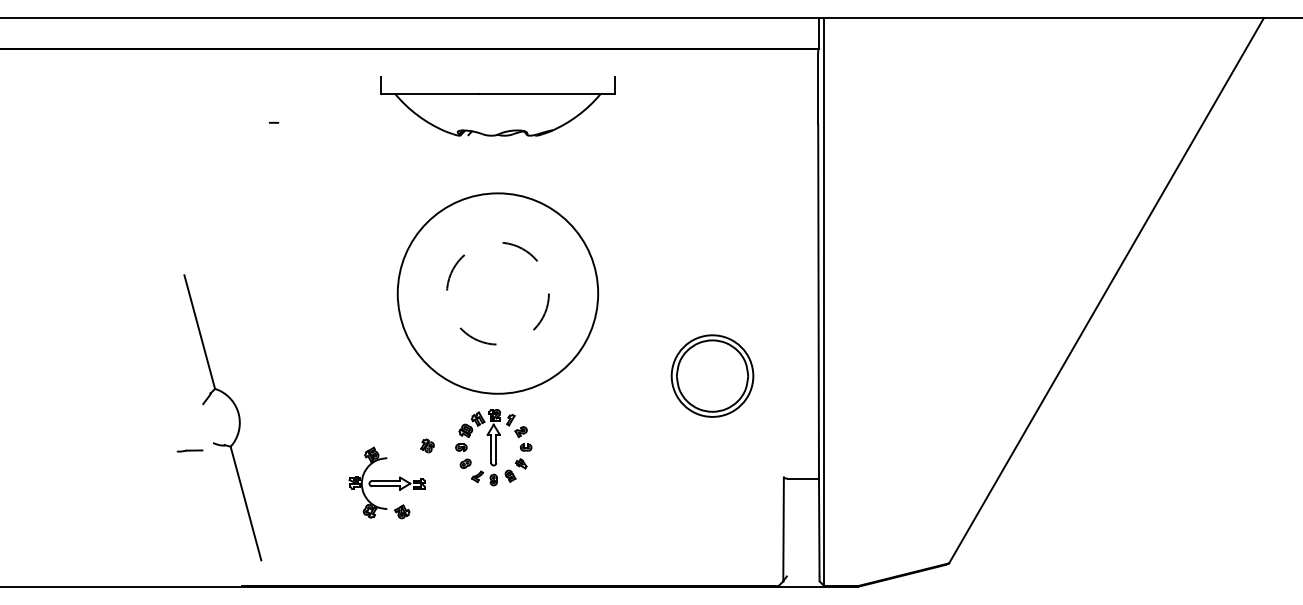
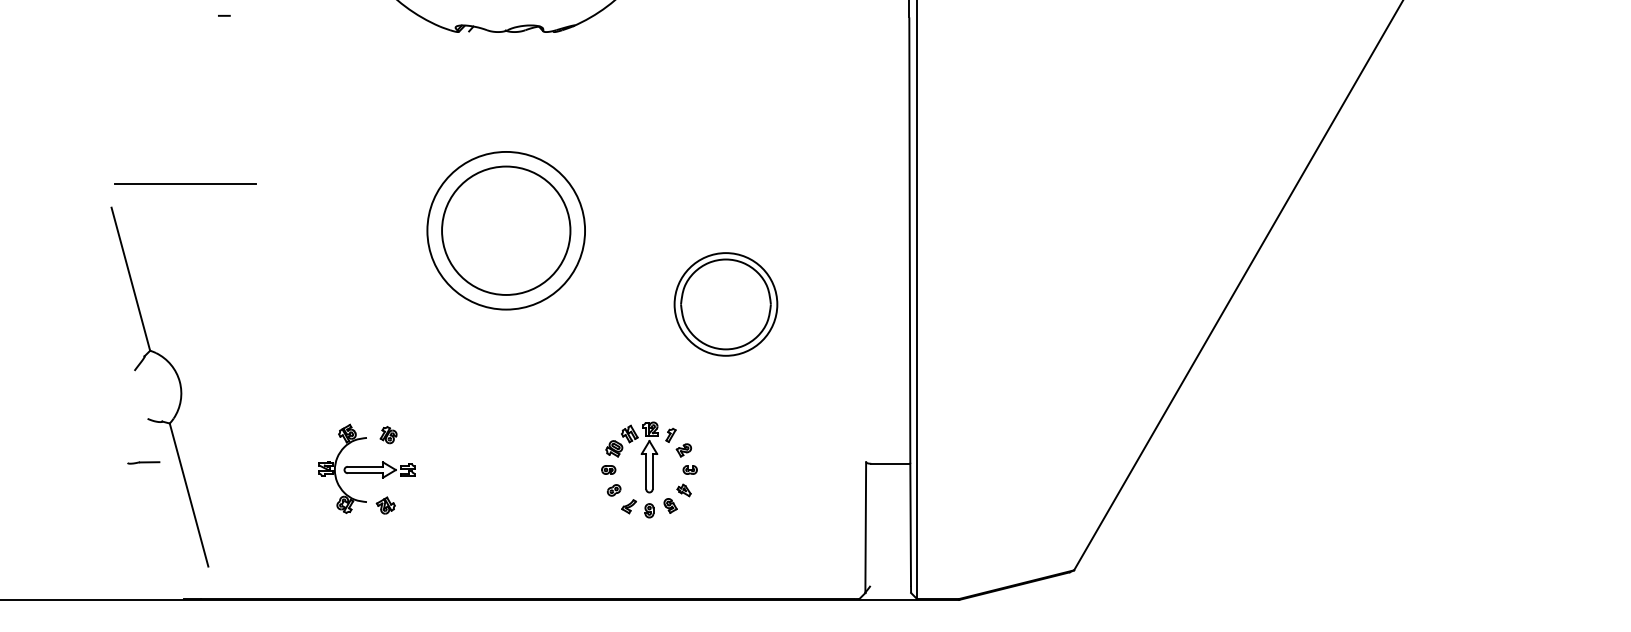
line: (242, 256) -> (184, 184), added
circle: (497, 293) -> (505, 230), dashed -> solid
circle: (497, 293) -> (505, 230), size x0.62
part: (712, 375) -> (725, 303), moved
part: (427, 445) -> (388, 434), moved
part: (493, 447) -> (649, 469), moved
line: (189, 450) -> (143, 462), moved

